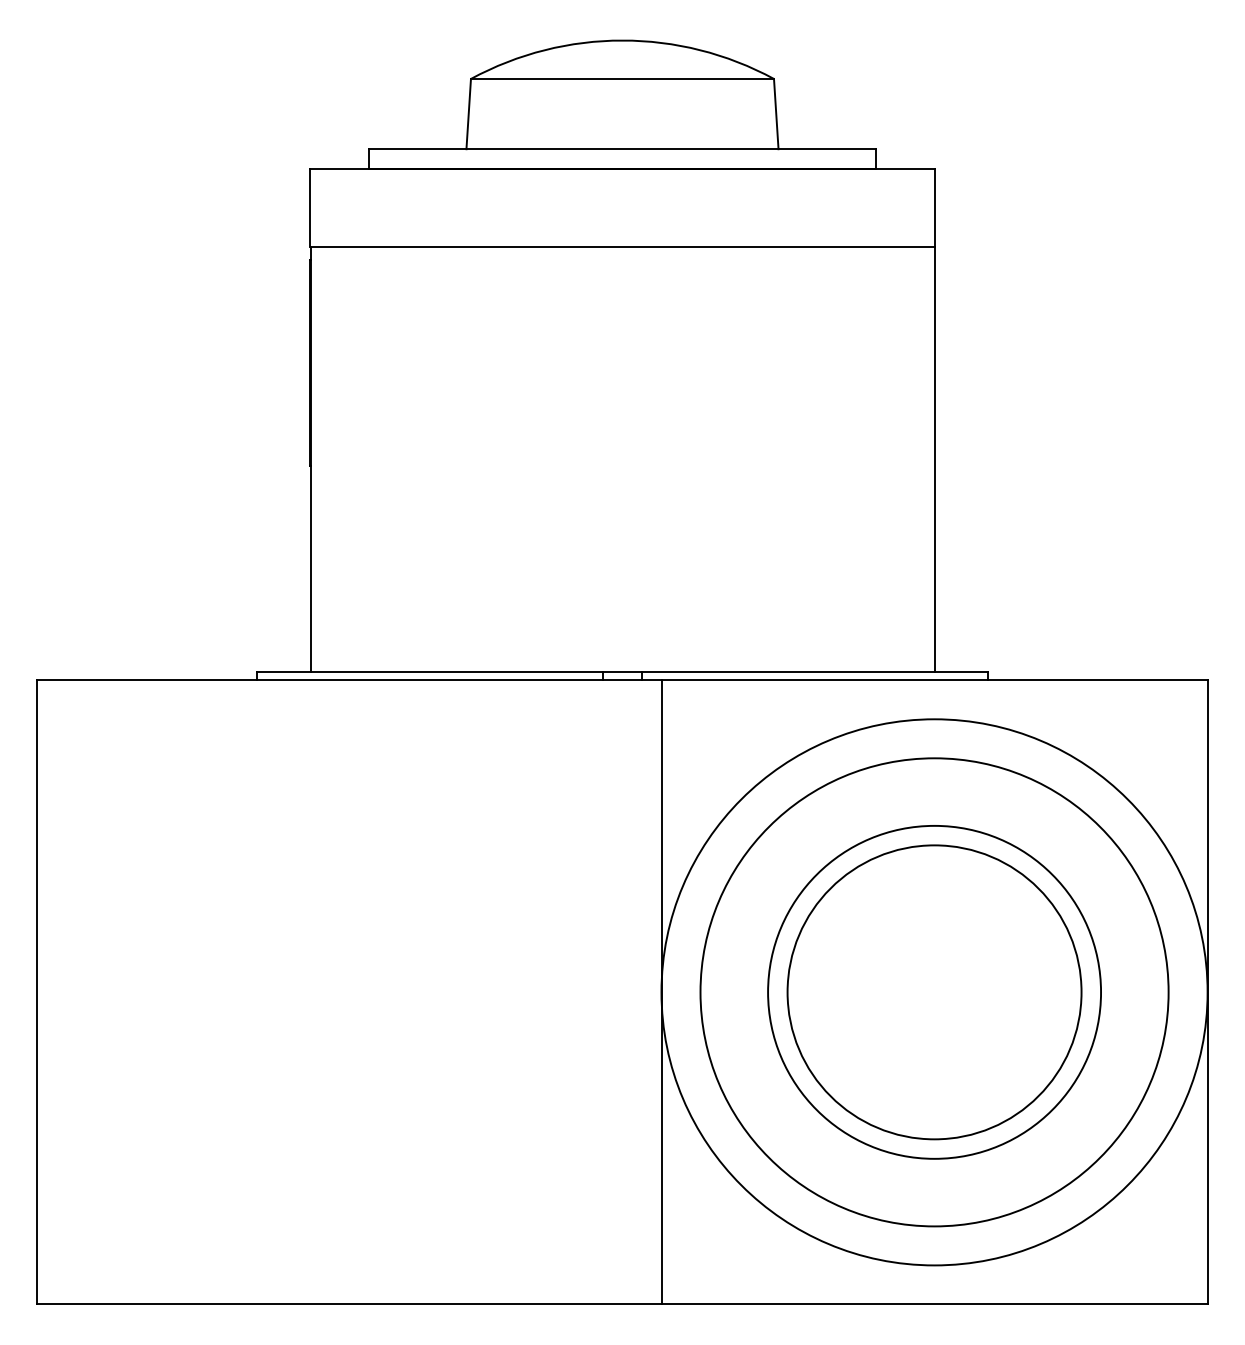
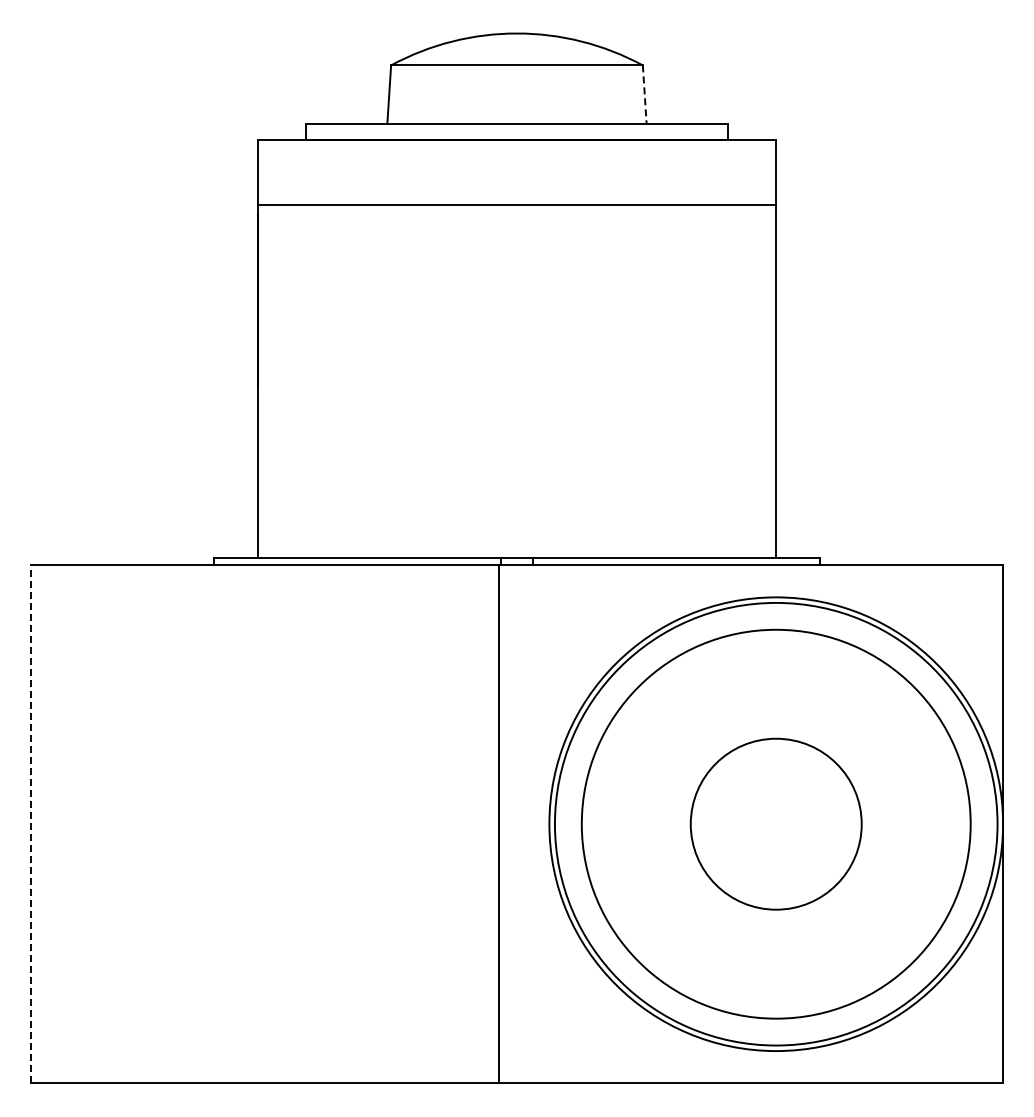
line: (775, 115) -> (644, 95), solid -> dashed
line: (36, 991) -> (30, 823), solid -> dashed
line: (661, 991) -> (499, 823), moved
circle: (933, 991) -> (775, 823), size x1.6
circle: (934, 992) -> (776, 824), size x0.7

